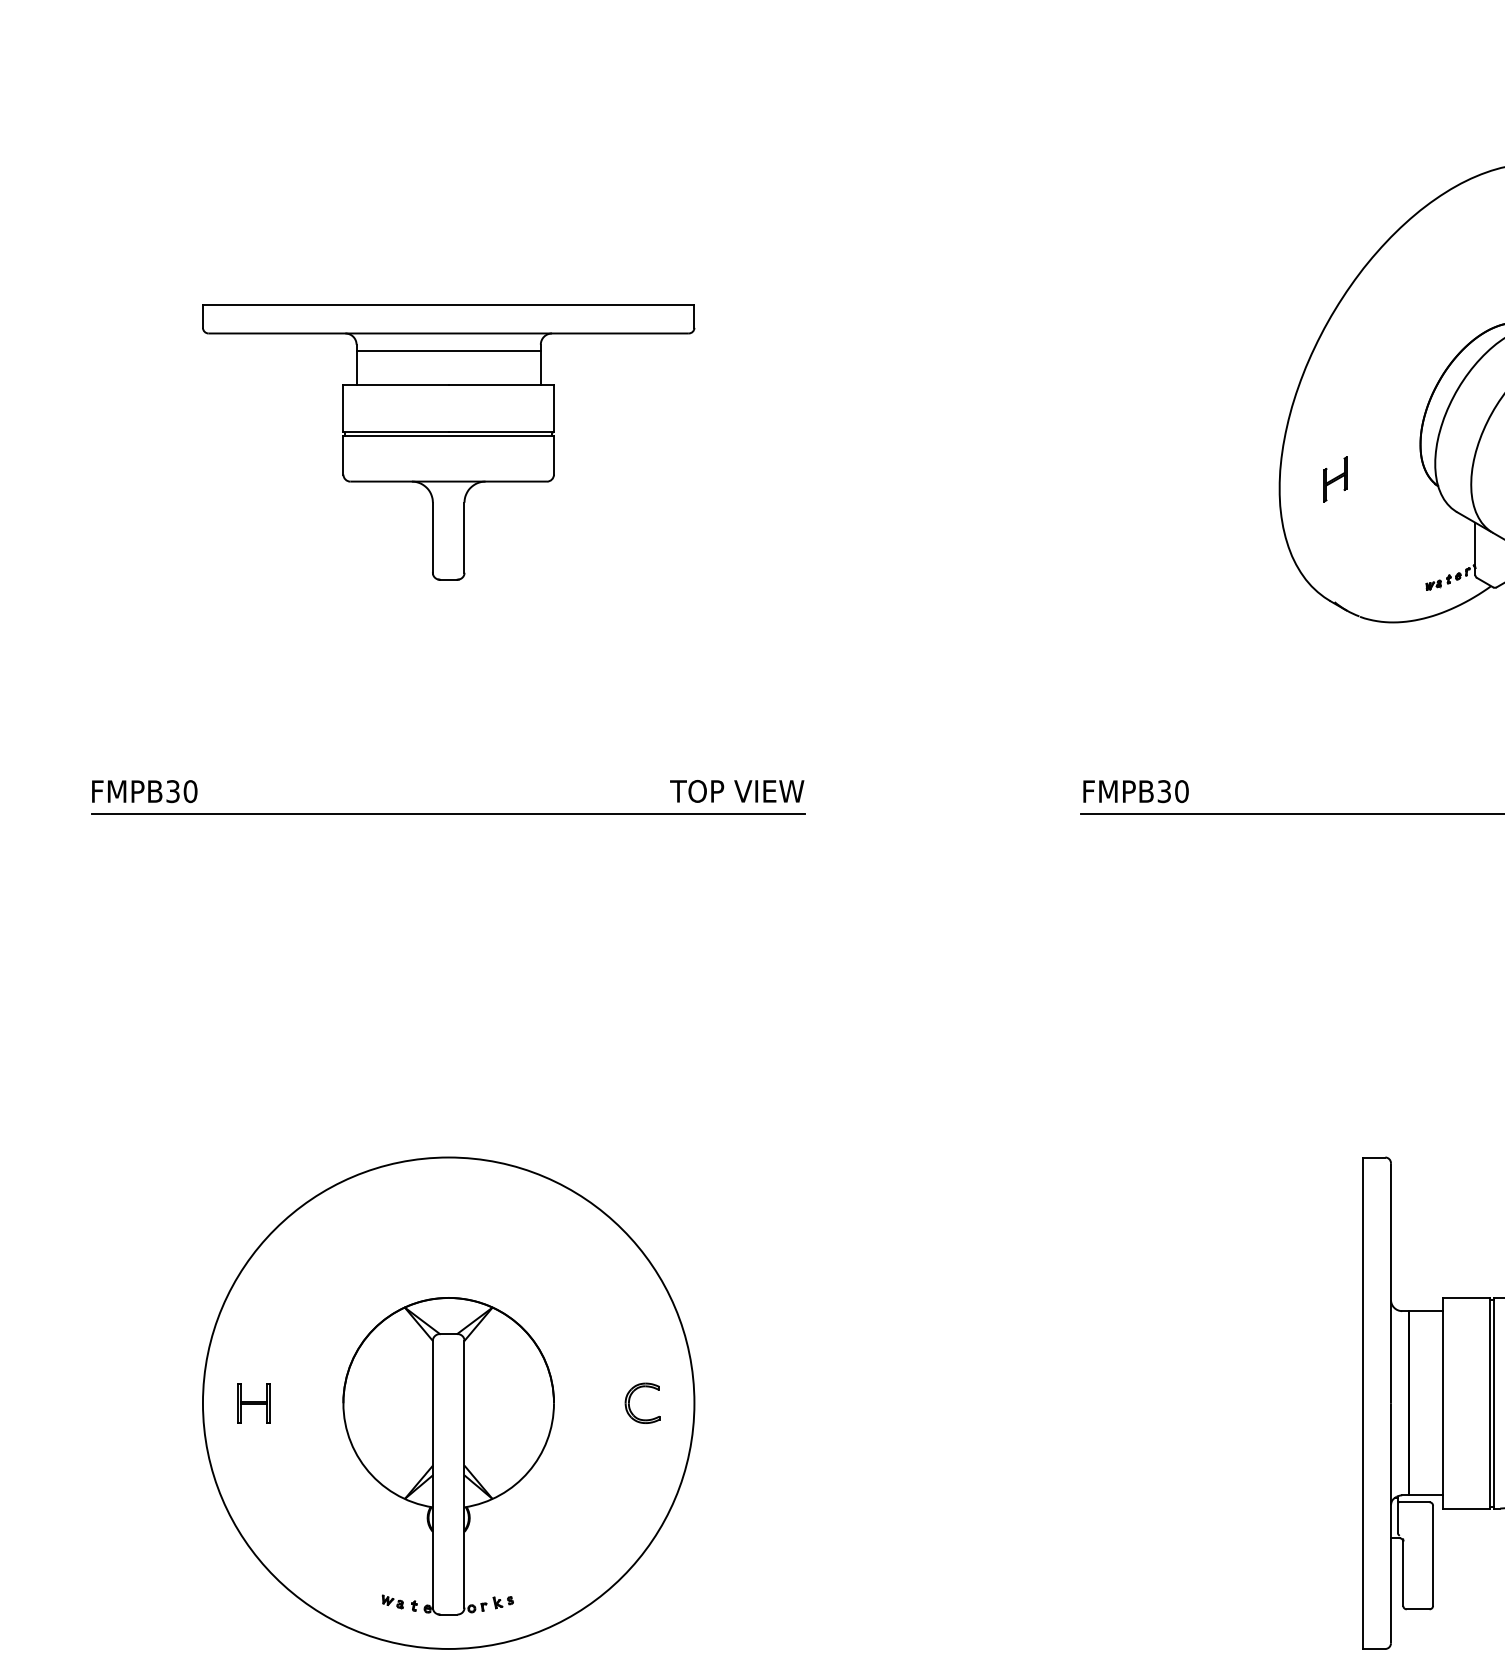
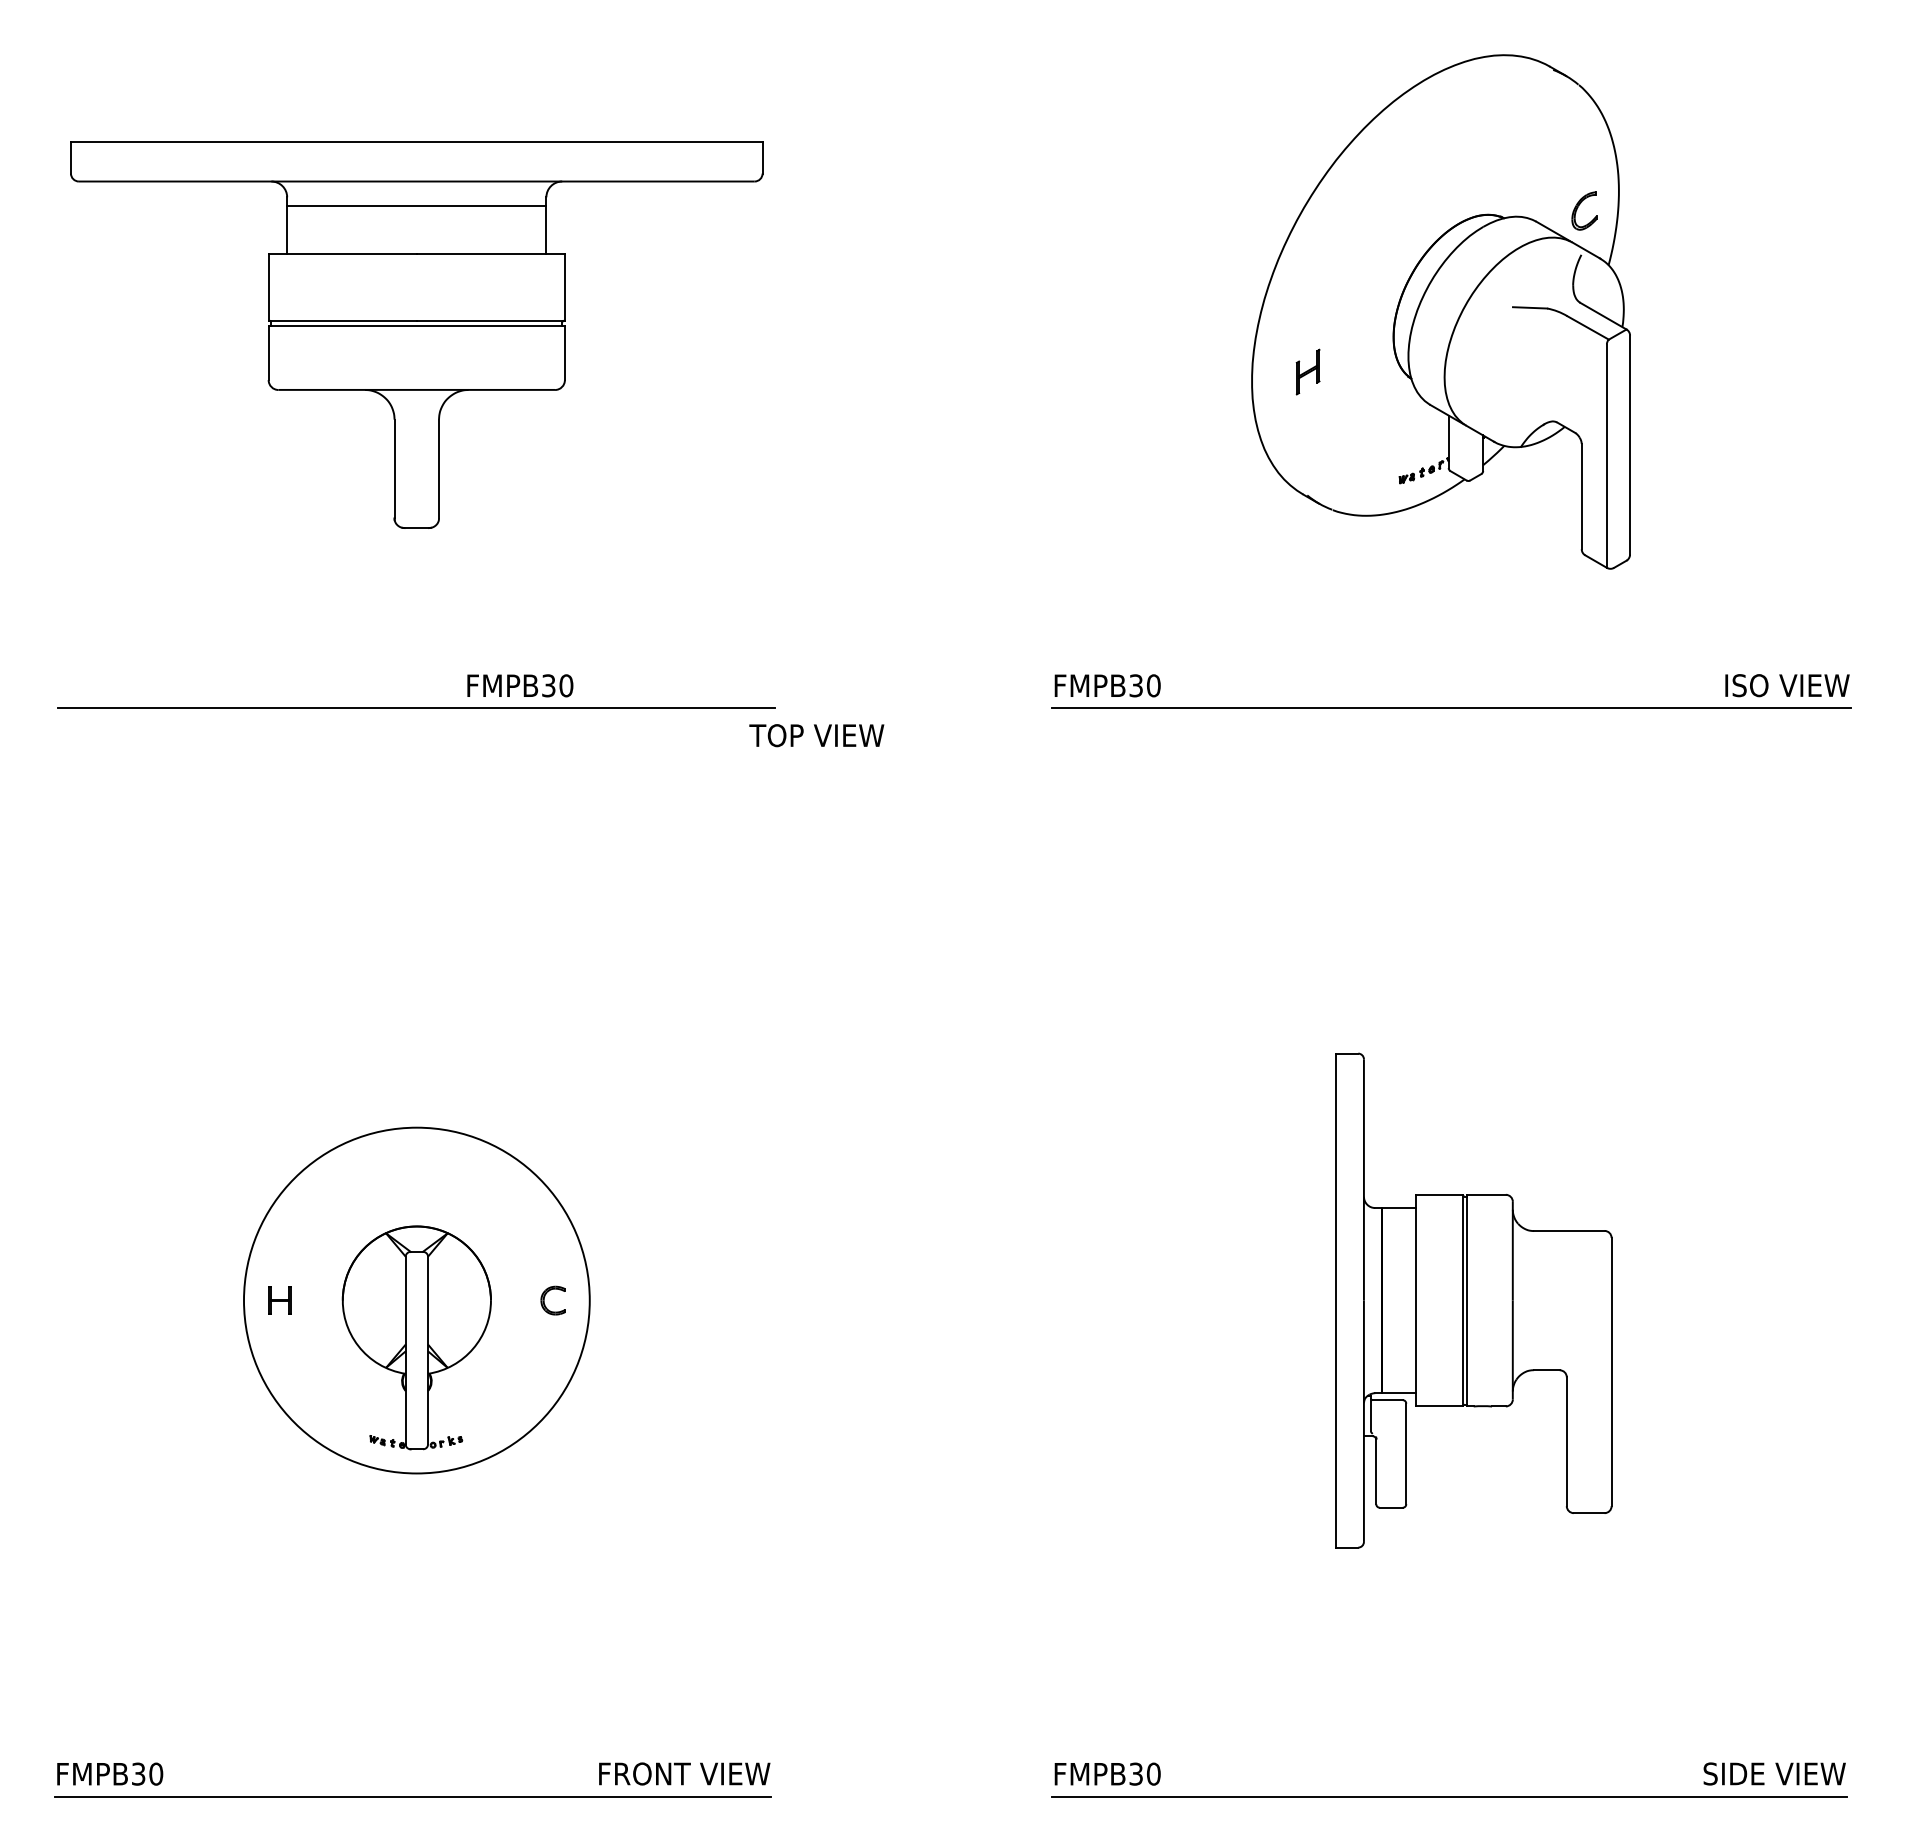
part: (448, 442) -> (416, 334), size x1.4
text: (144, 791) -> (520, 685), moved
text: (736, 791) -> (816, 735), moved
part: (448, 1403) -> (416, 1300), size x0.7

